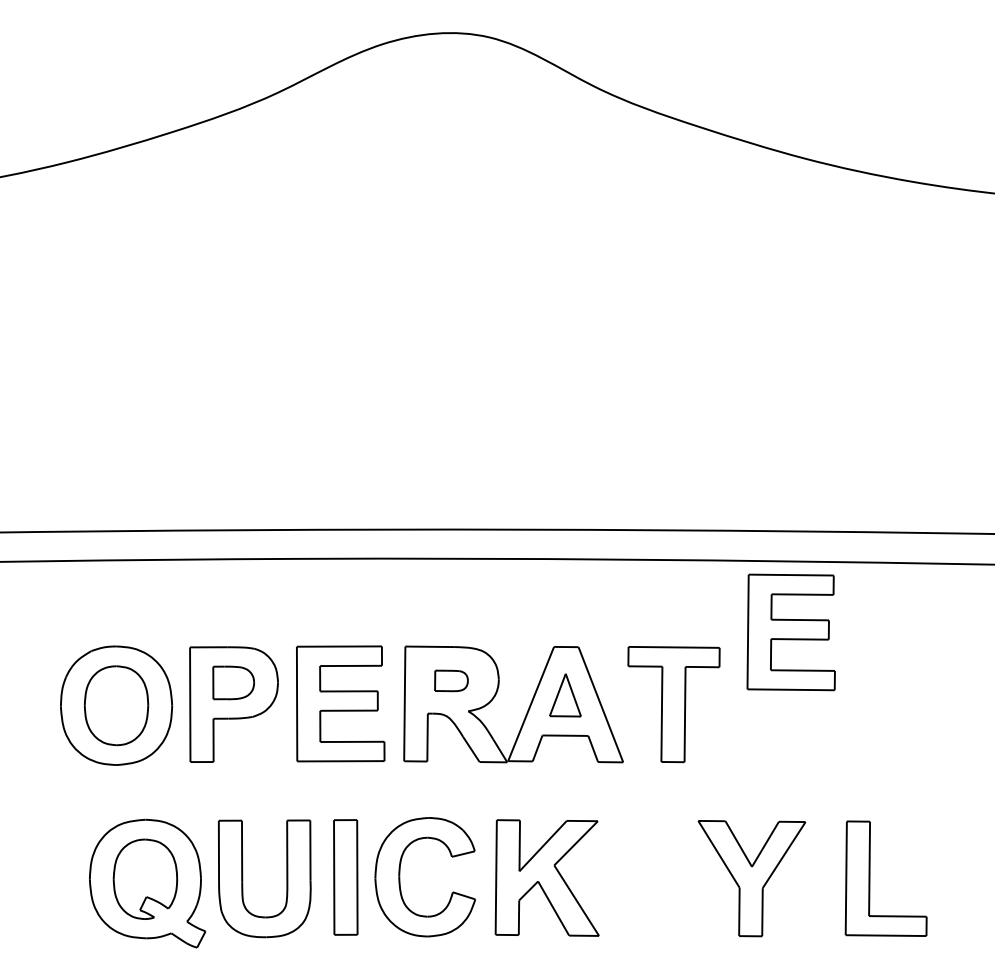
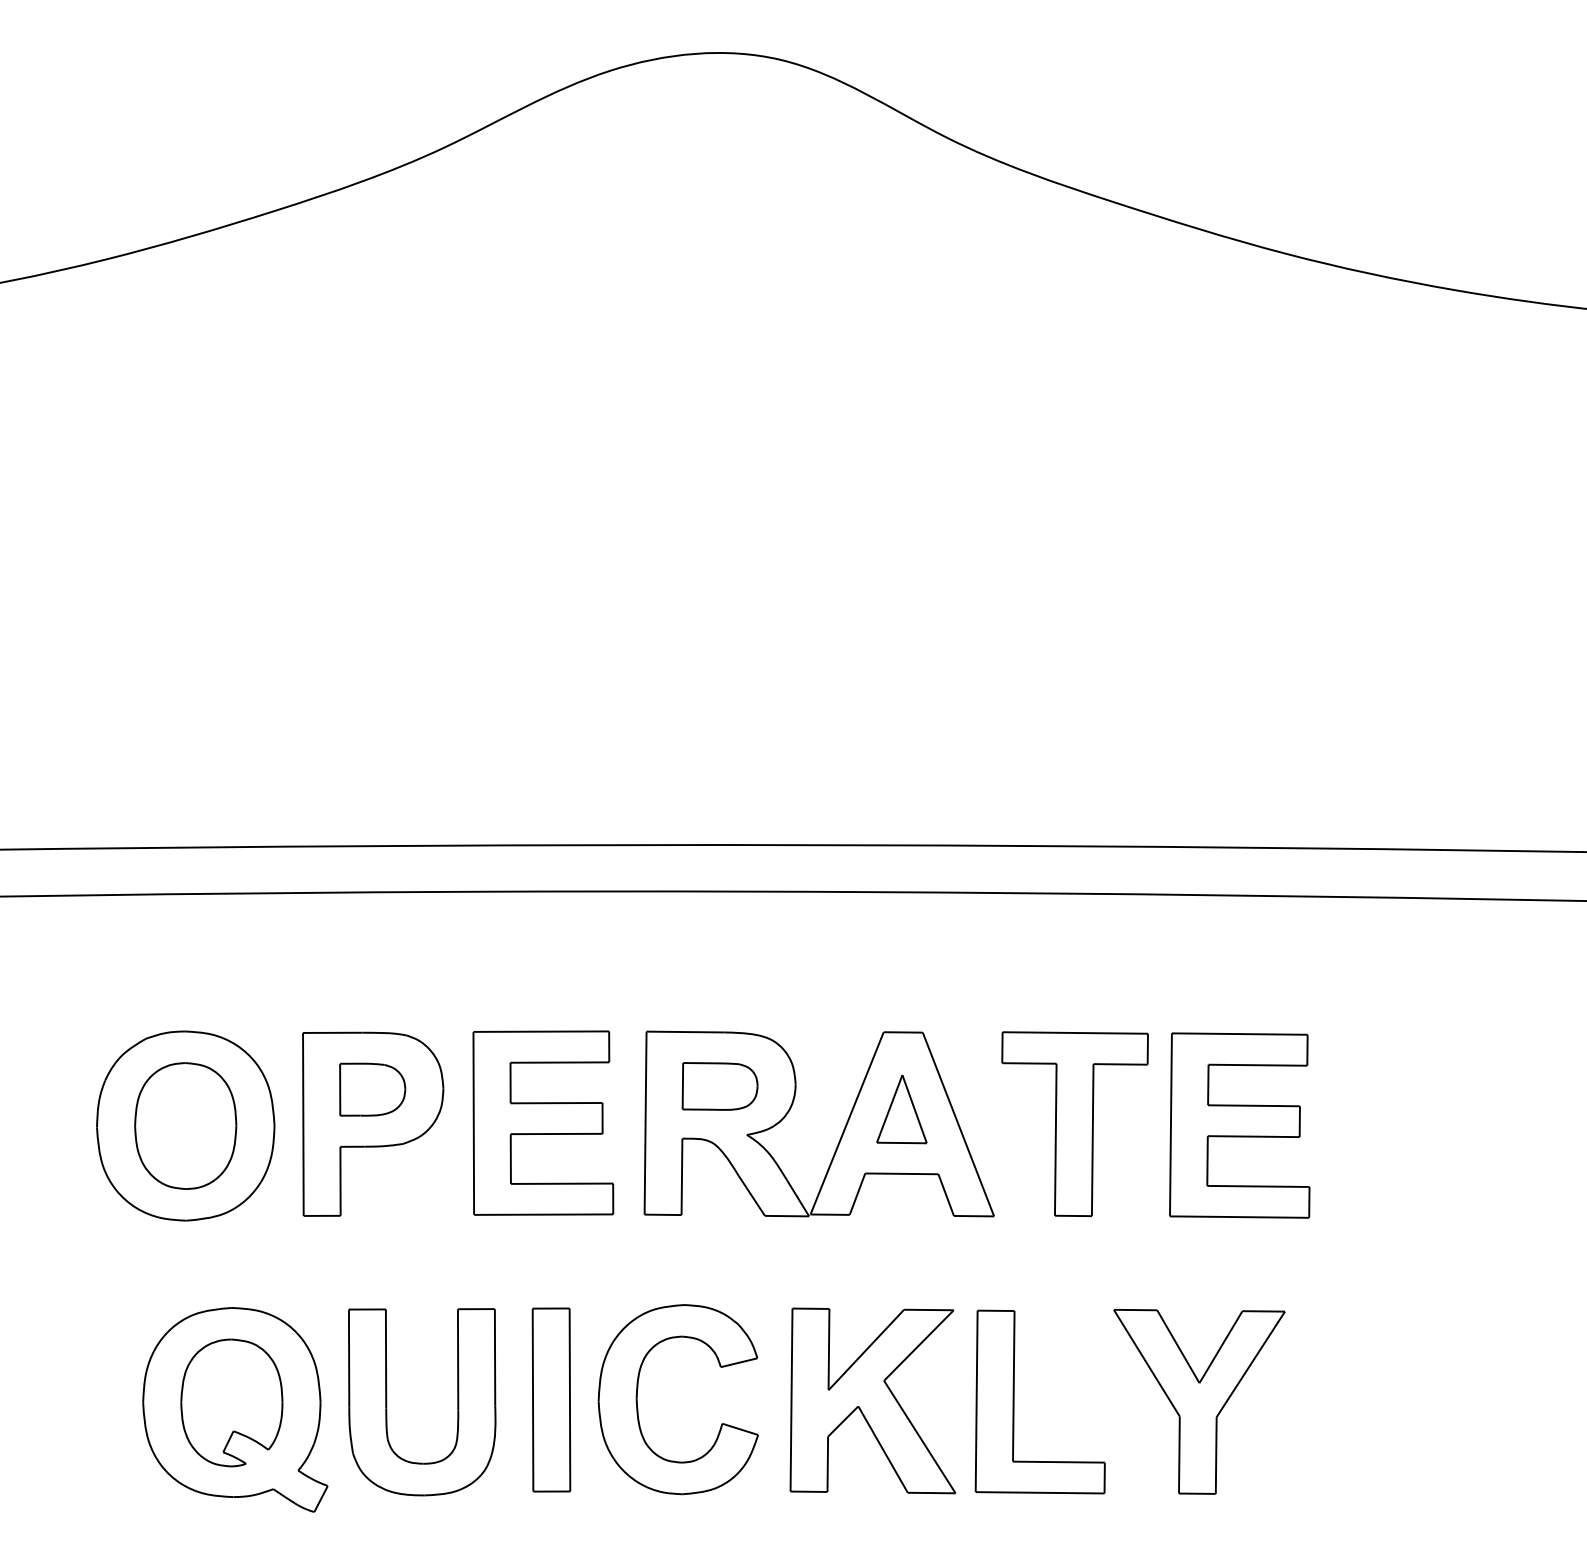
part: (790, 632) -> (1238, 1125), moved
part: (451, 680) -> (720, 1085), size x1.43
part: (870, 878) -> (1015, 1401), moved

